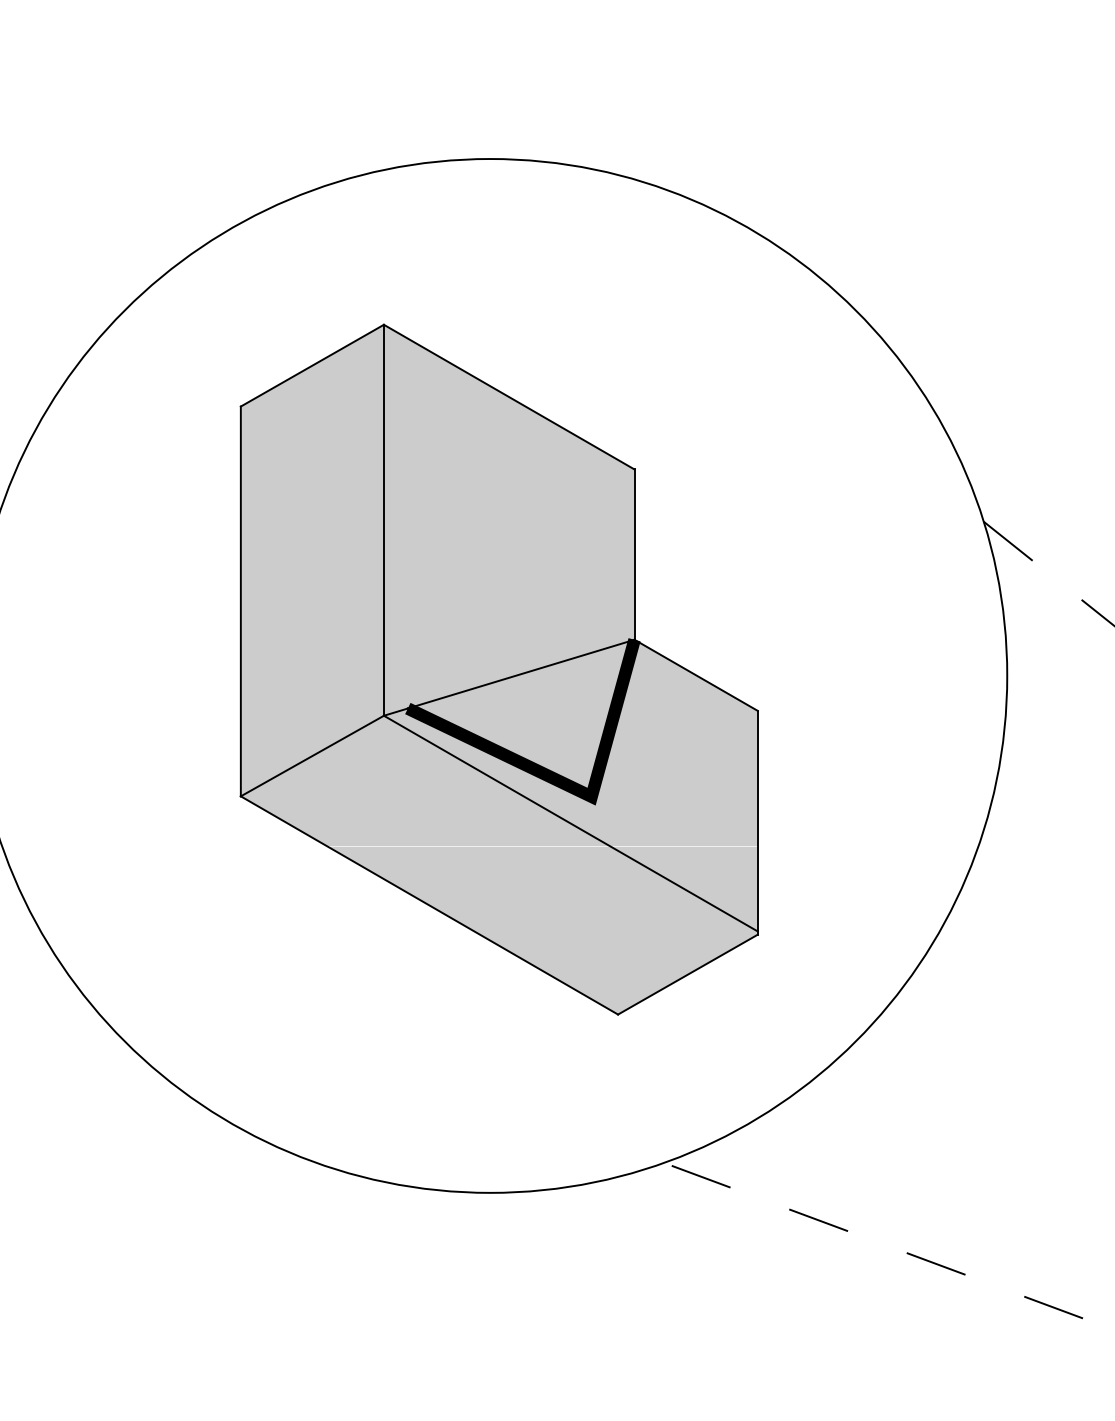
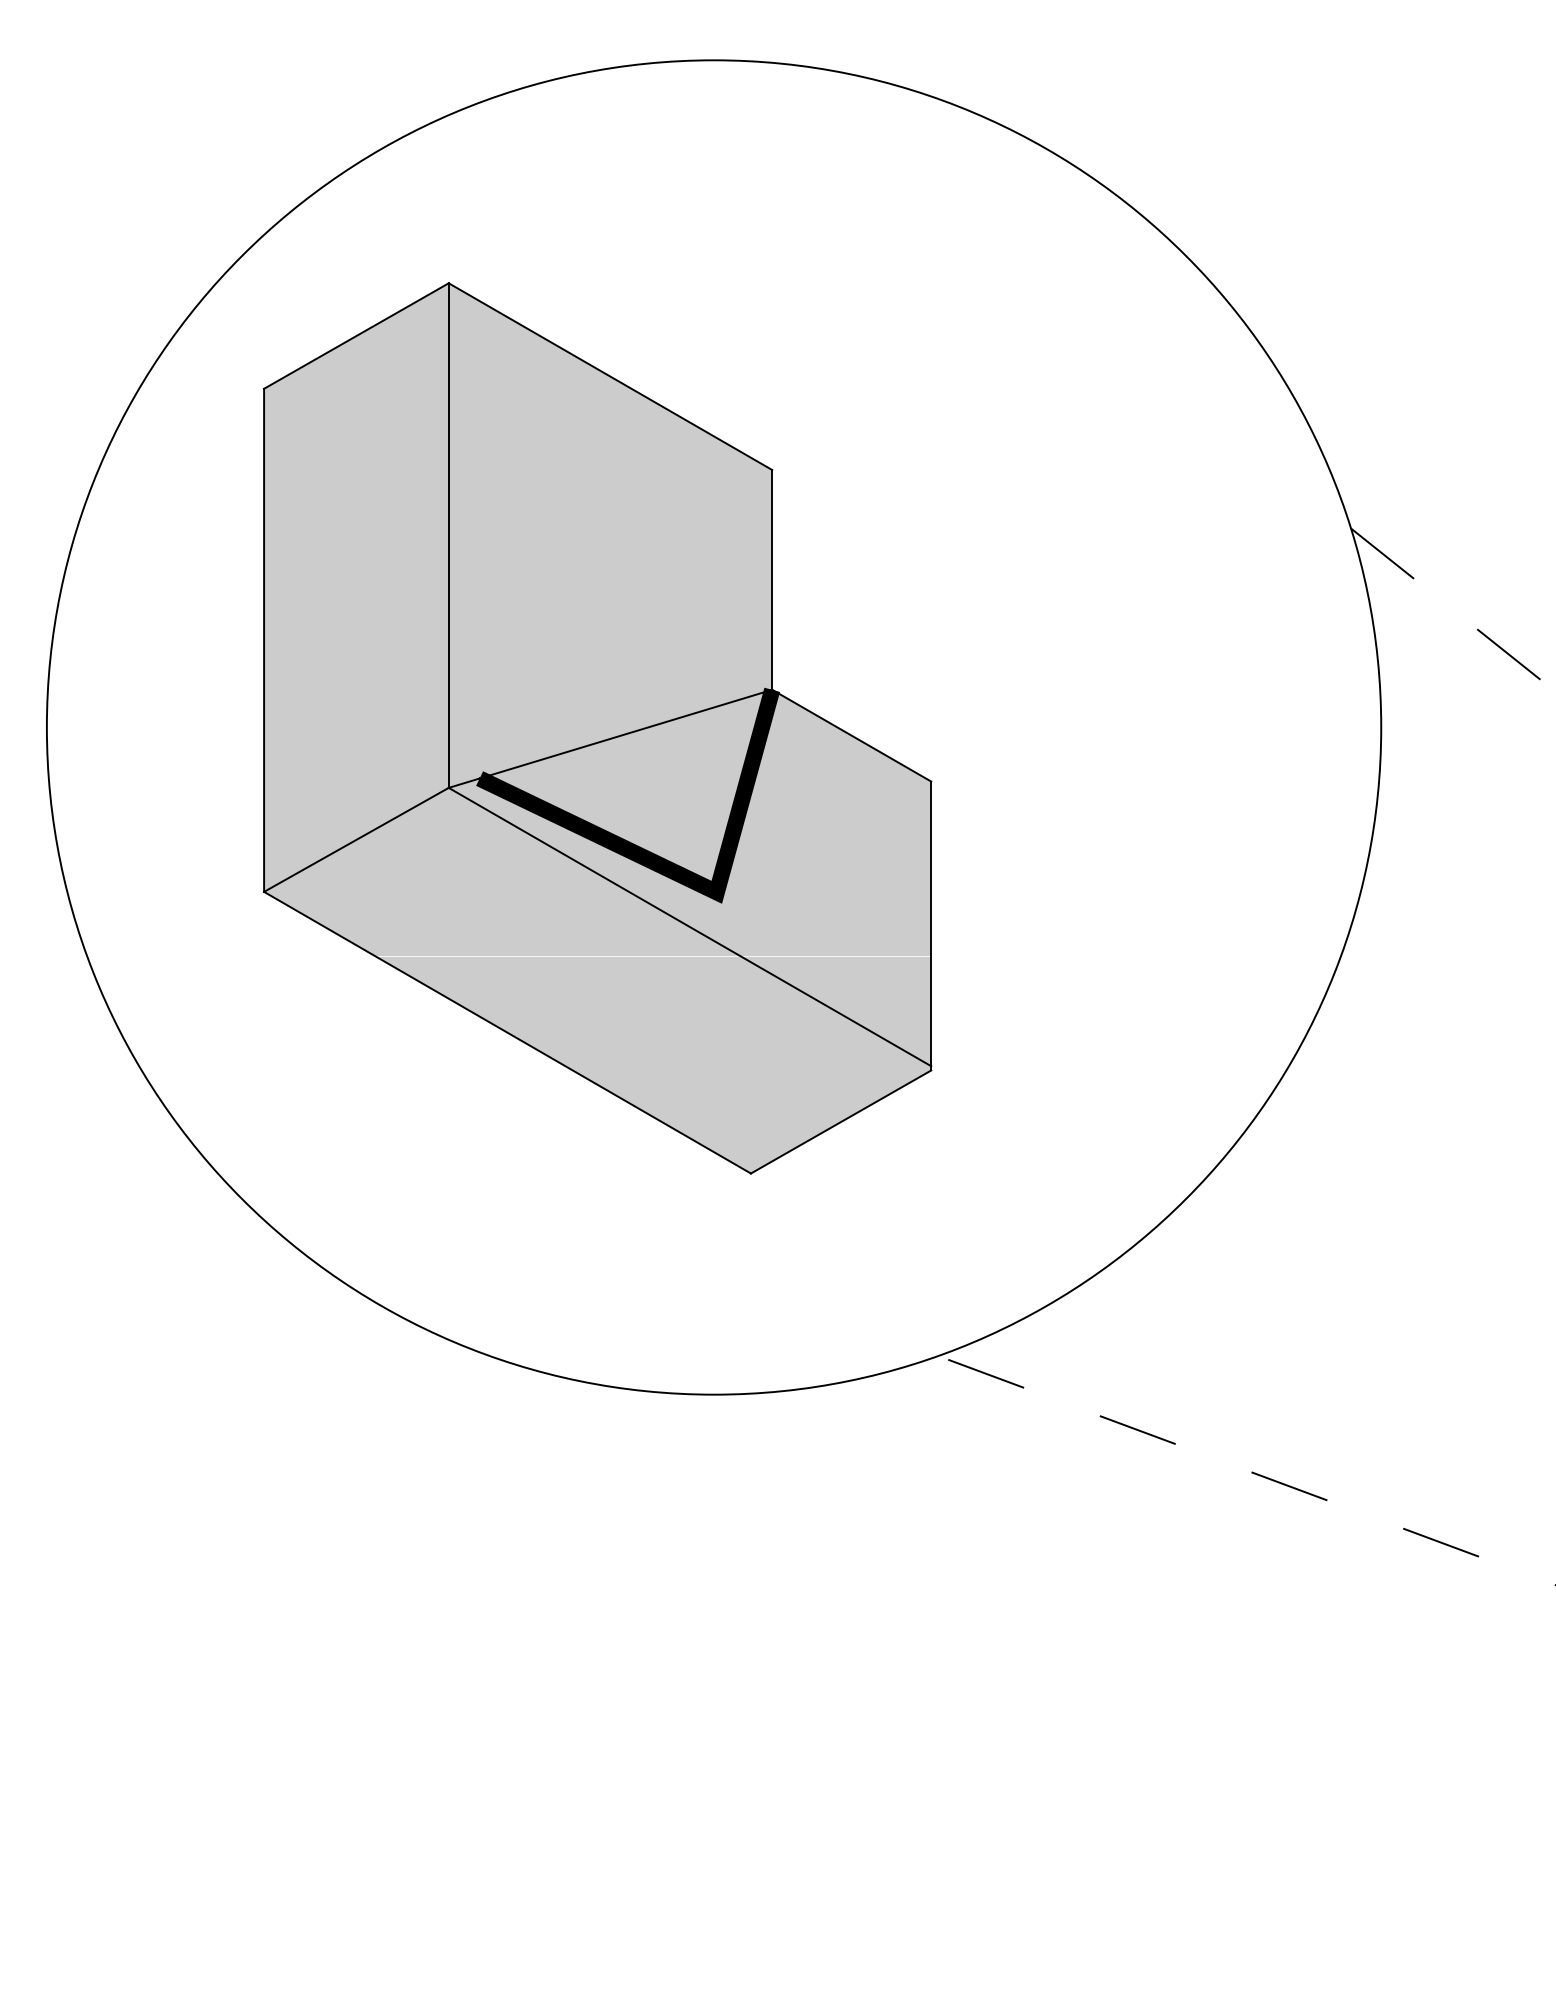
part: (499, 669) -> (597, 728), moved

